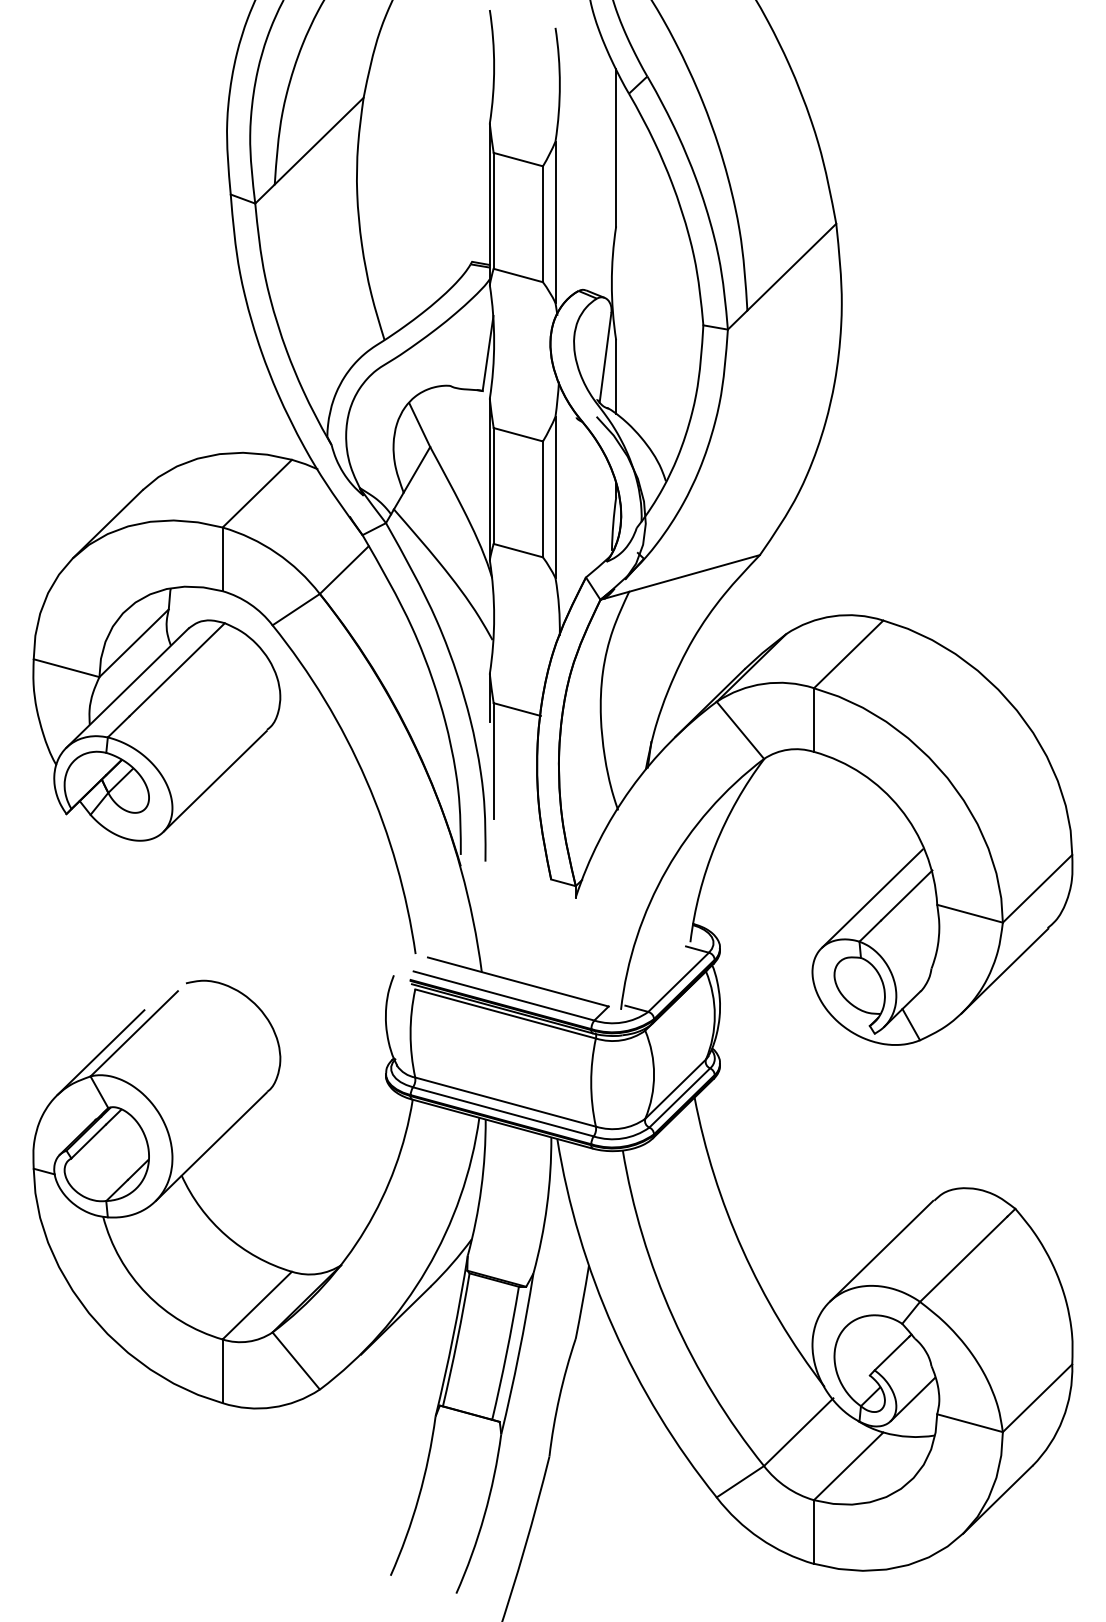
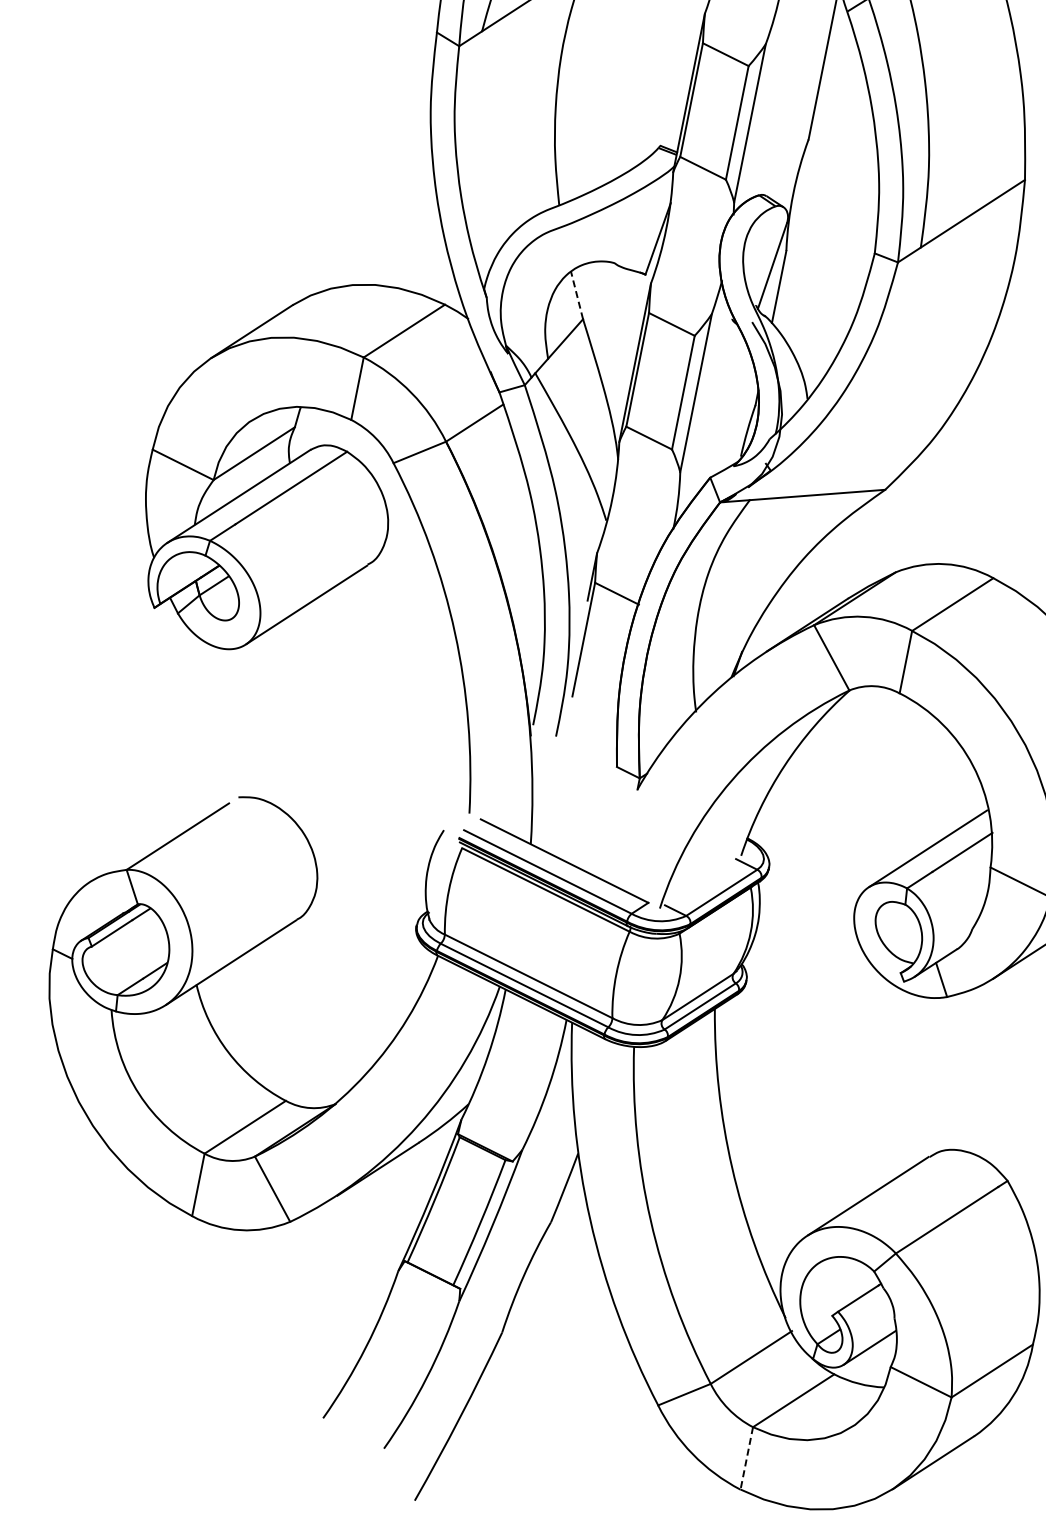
line: (419, 424) -> (576, 295), solid -> dashed
line: (100, 1052) -> (141, 848), removed
line: (813, 1531) -> (746, 1457), solid -> dashed

